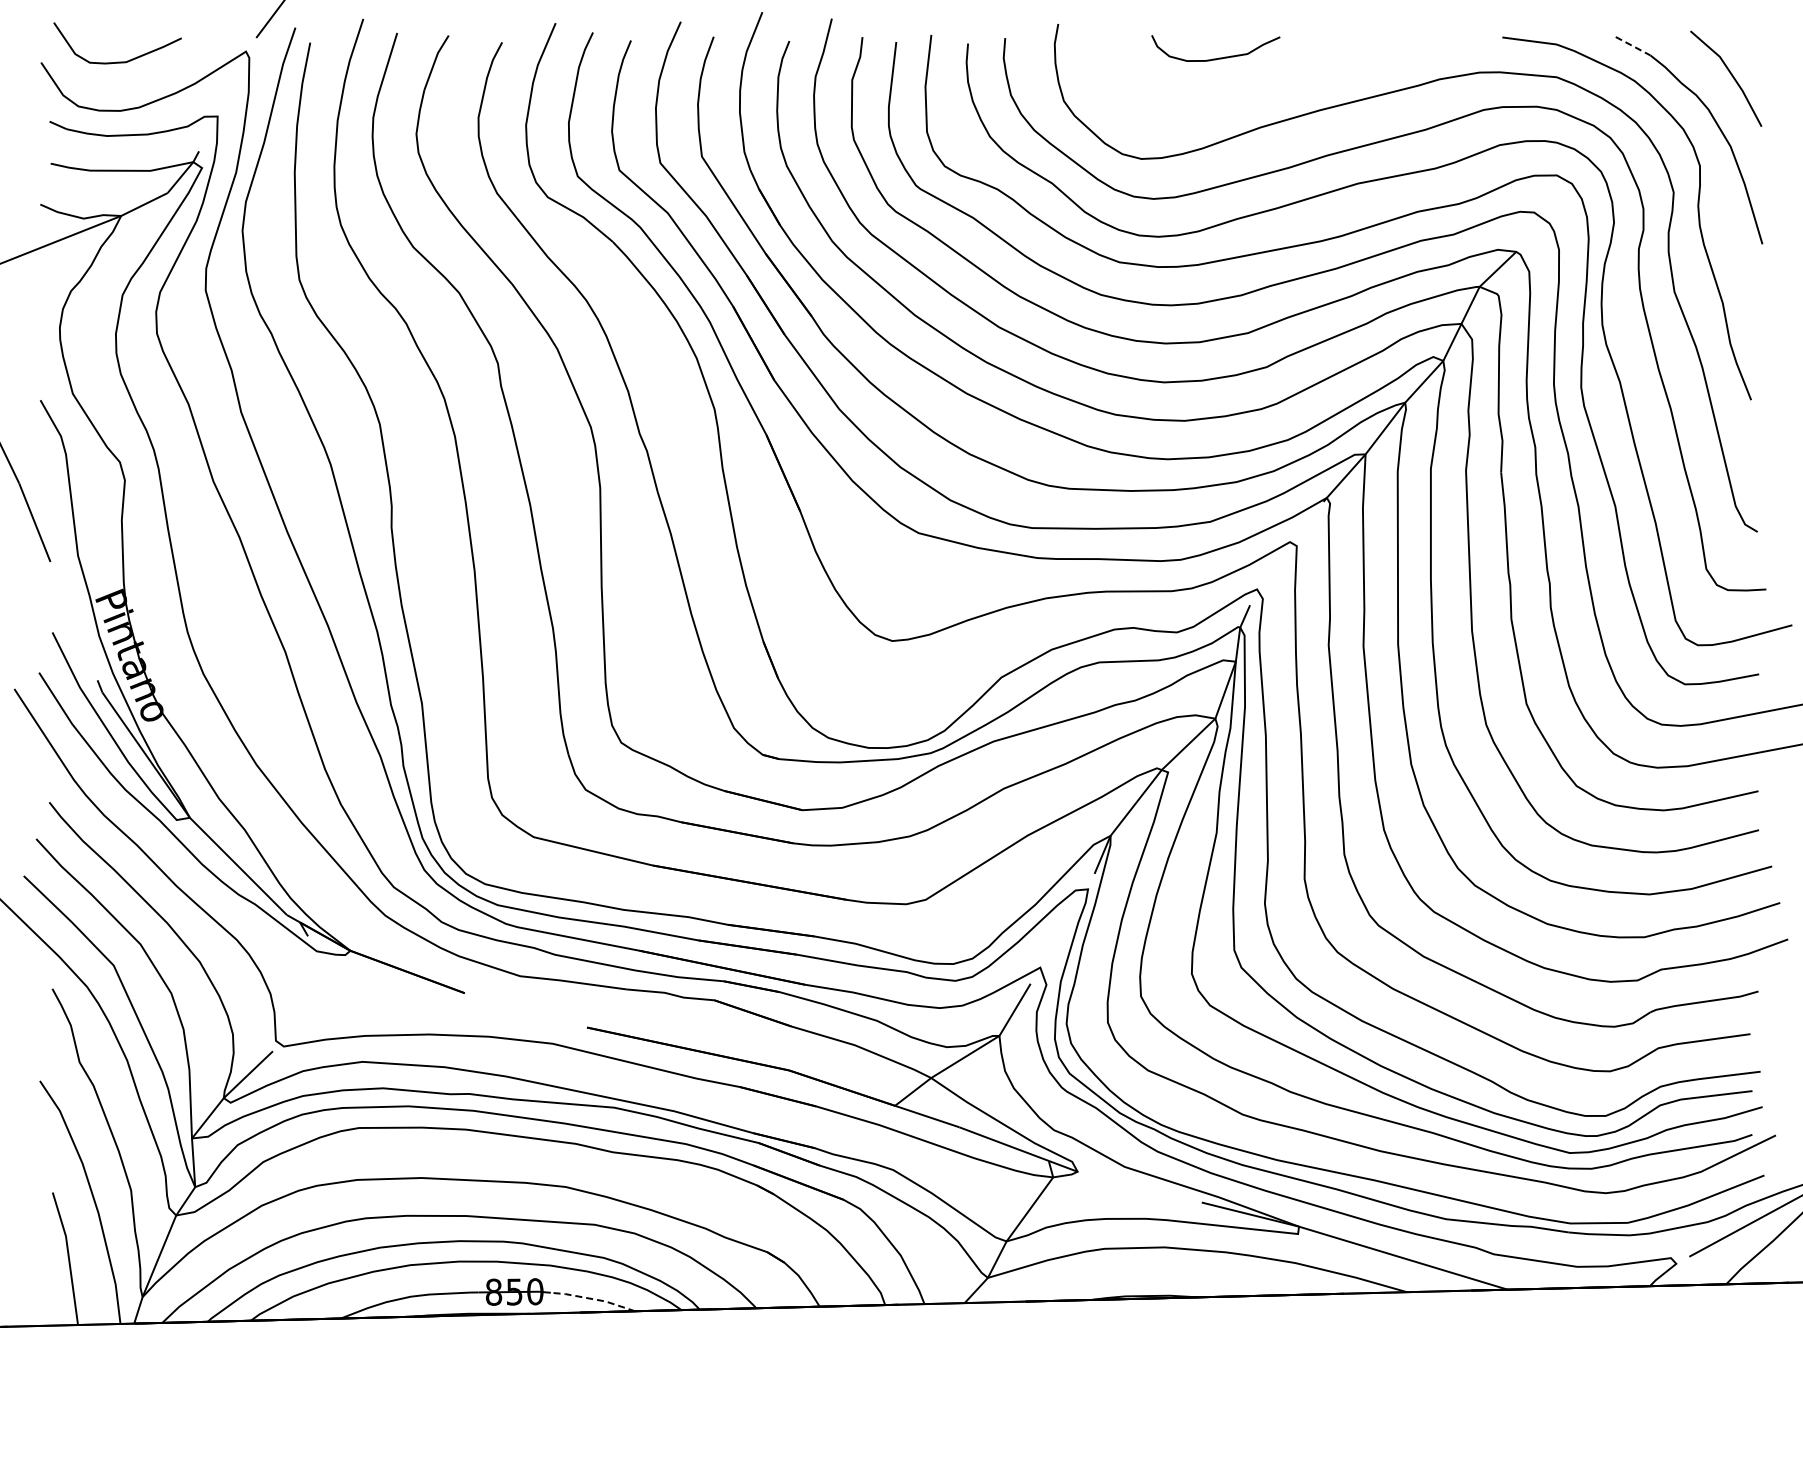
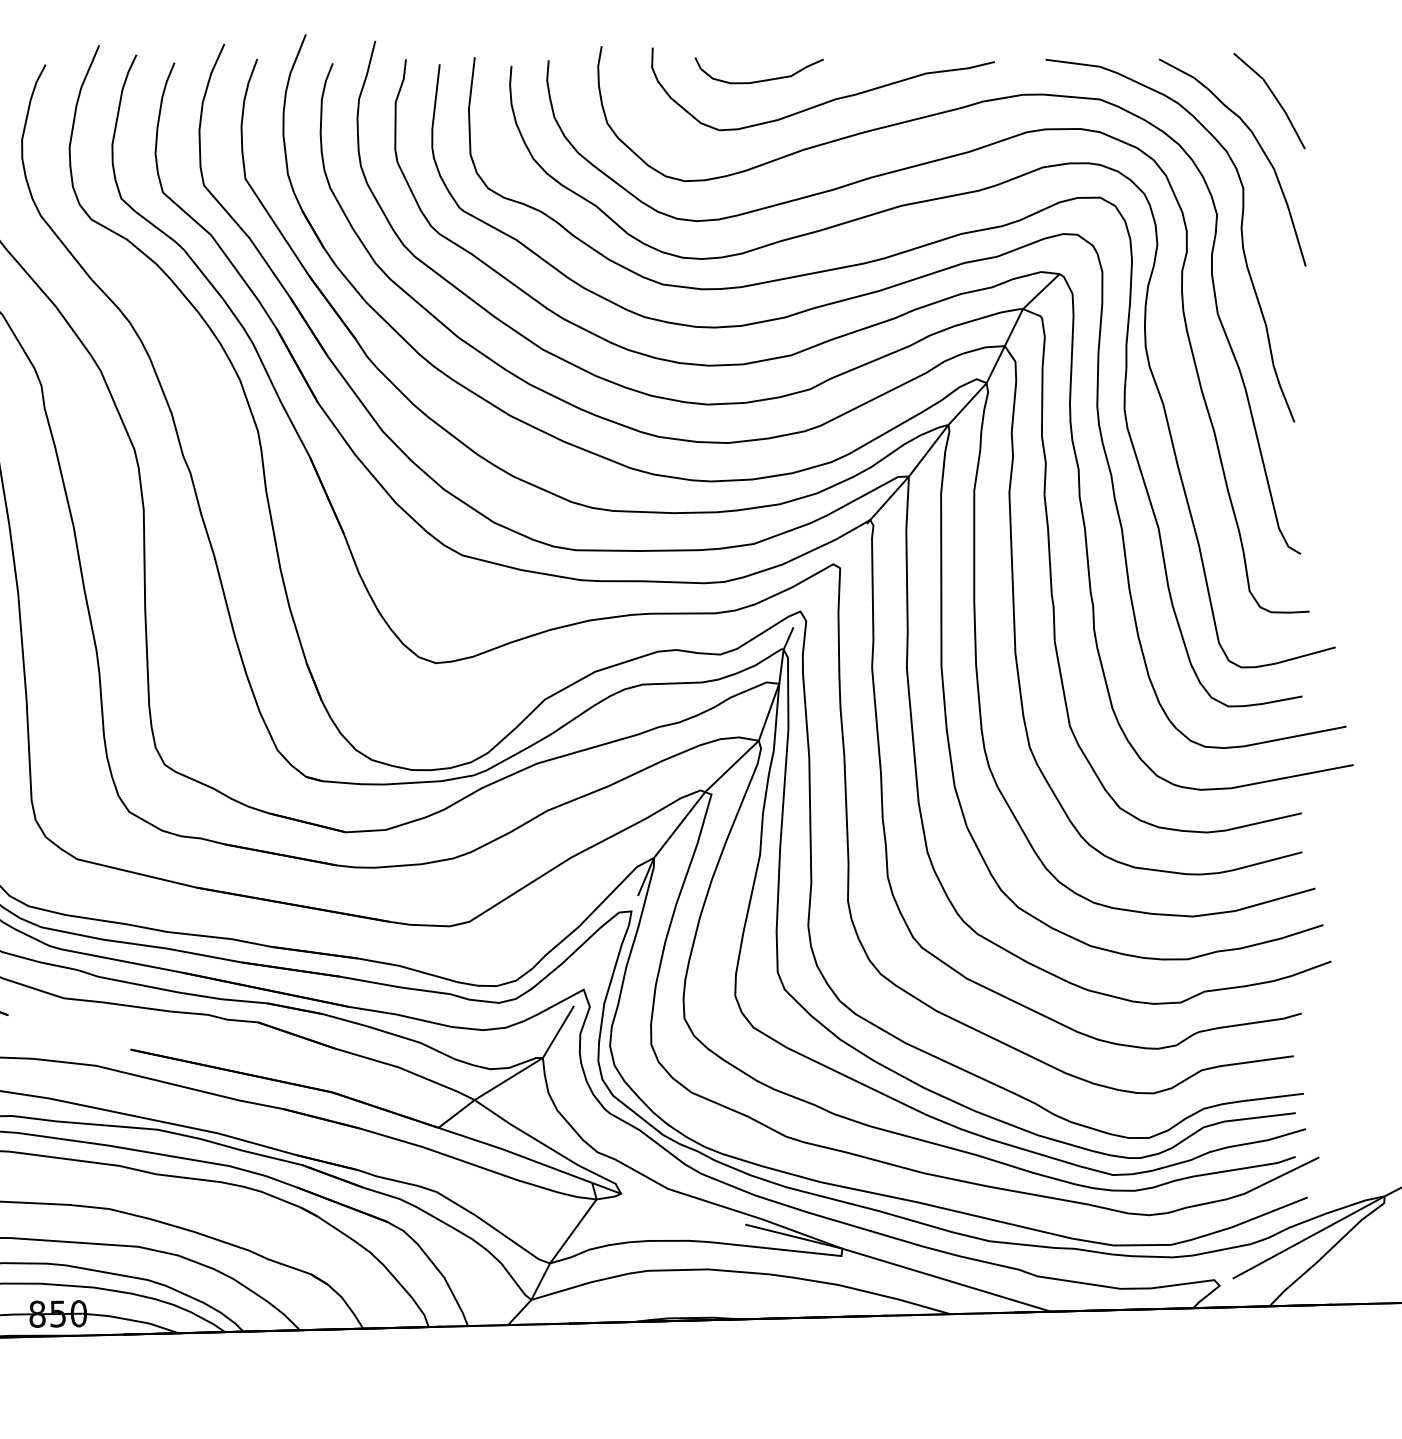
line: (1633, 46) -> (1176, 68), dashed -> solid
curve: (1284, 78) -> (827, 100), added
line: (593, 1299) -> (137, 1321), dashed -> solid

